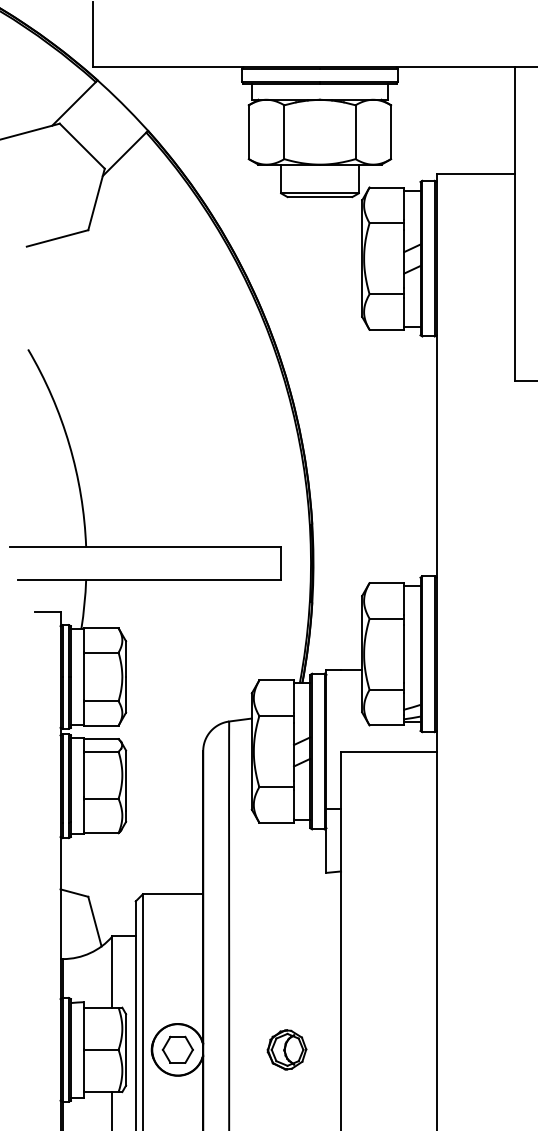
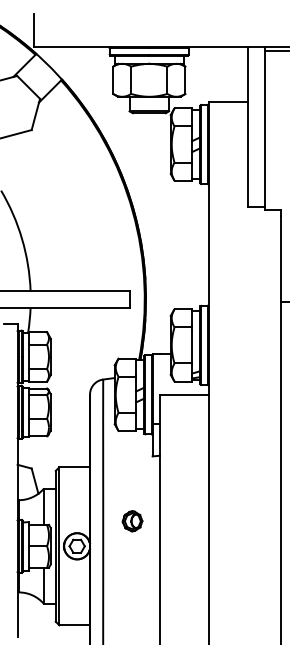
part: (286, 1050) -> (132, 521), moved

